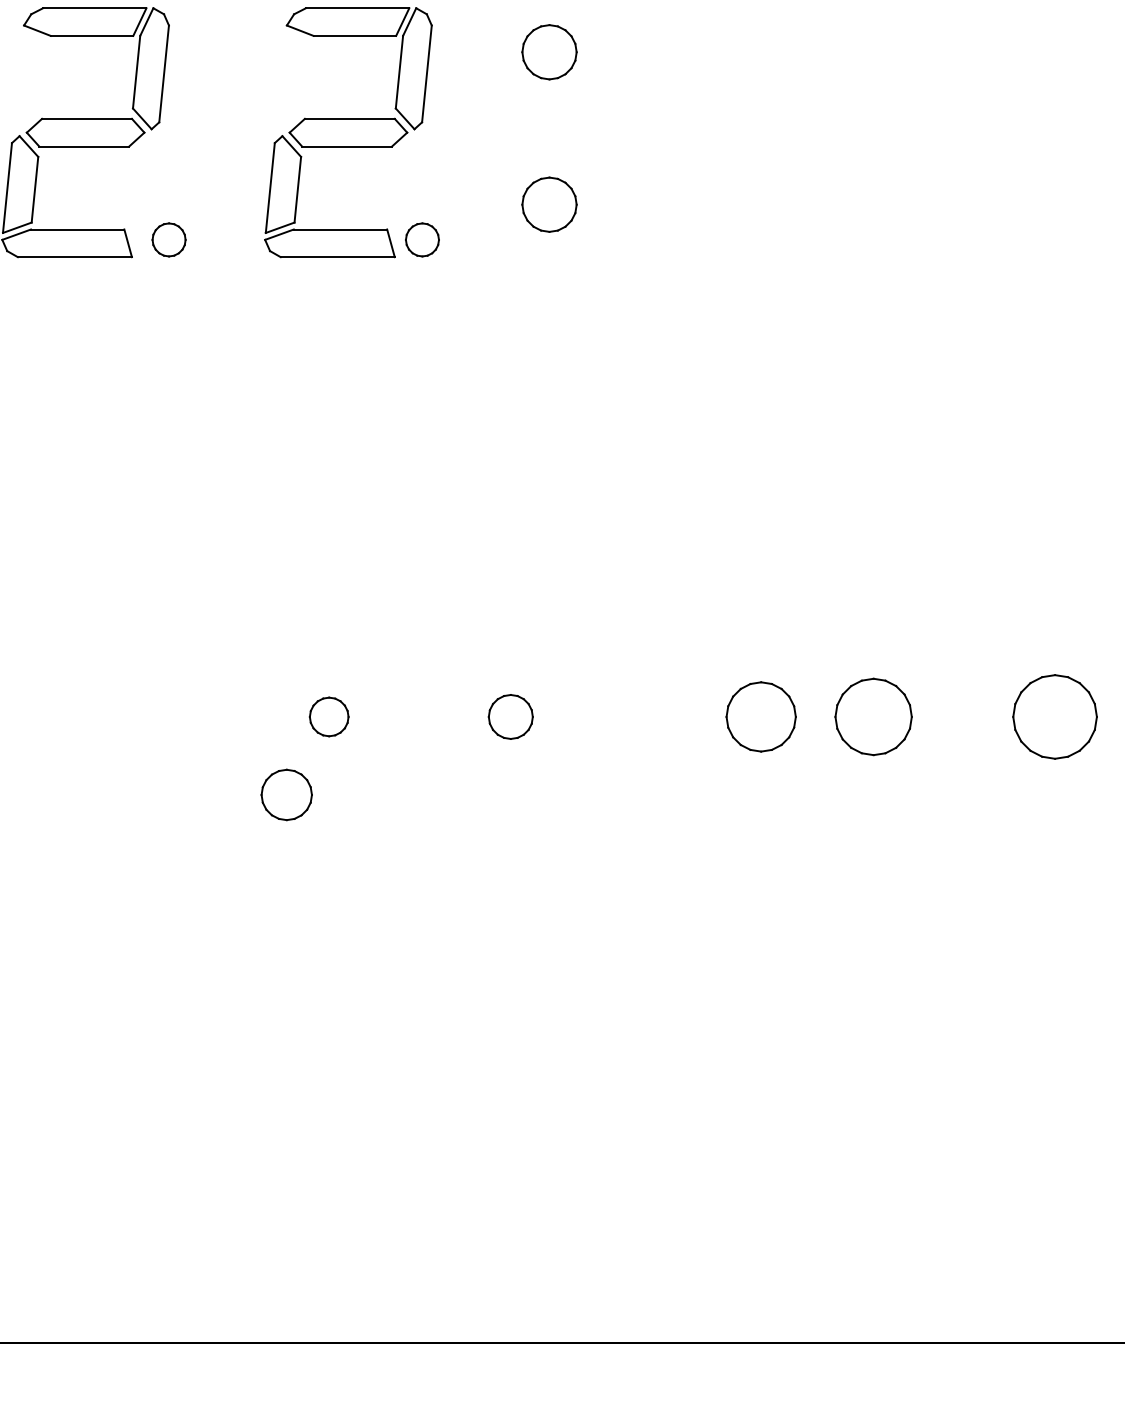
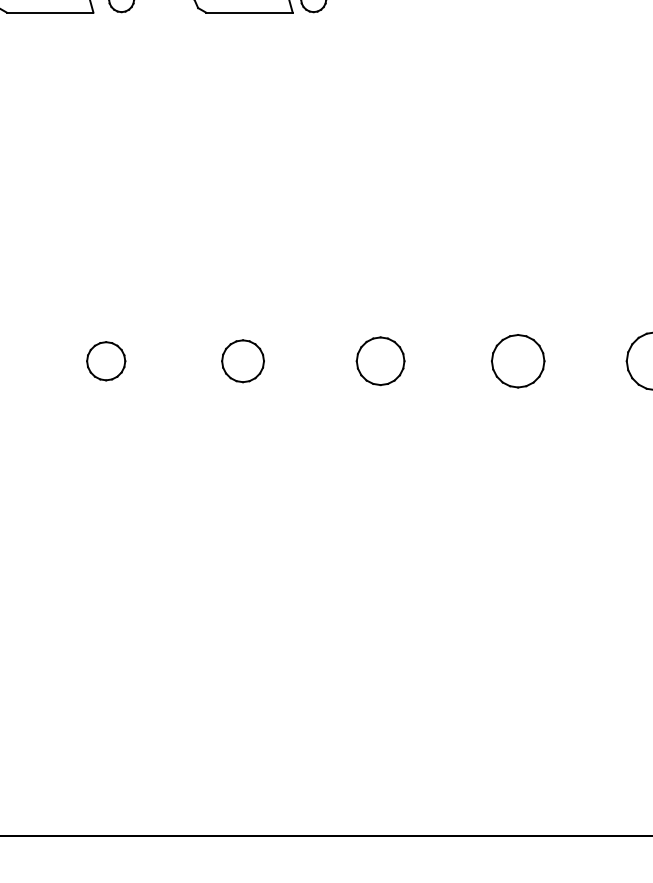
part: (328, 716) -> (242, 360), size x1.43
part: (510, 716) -> (380, 360), size x1.43
part: (760, 716) -> (517, 360), moved
part: (286, 794) -> (105, 360), moved

